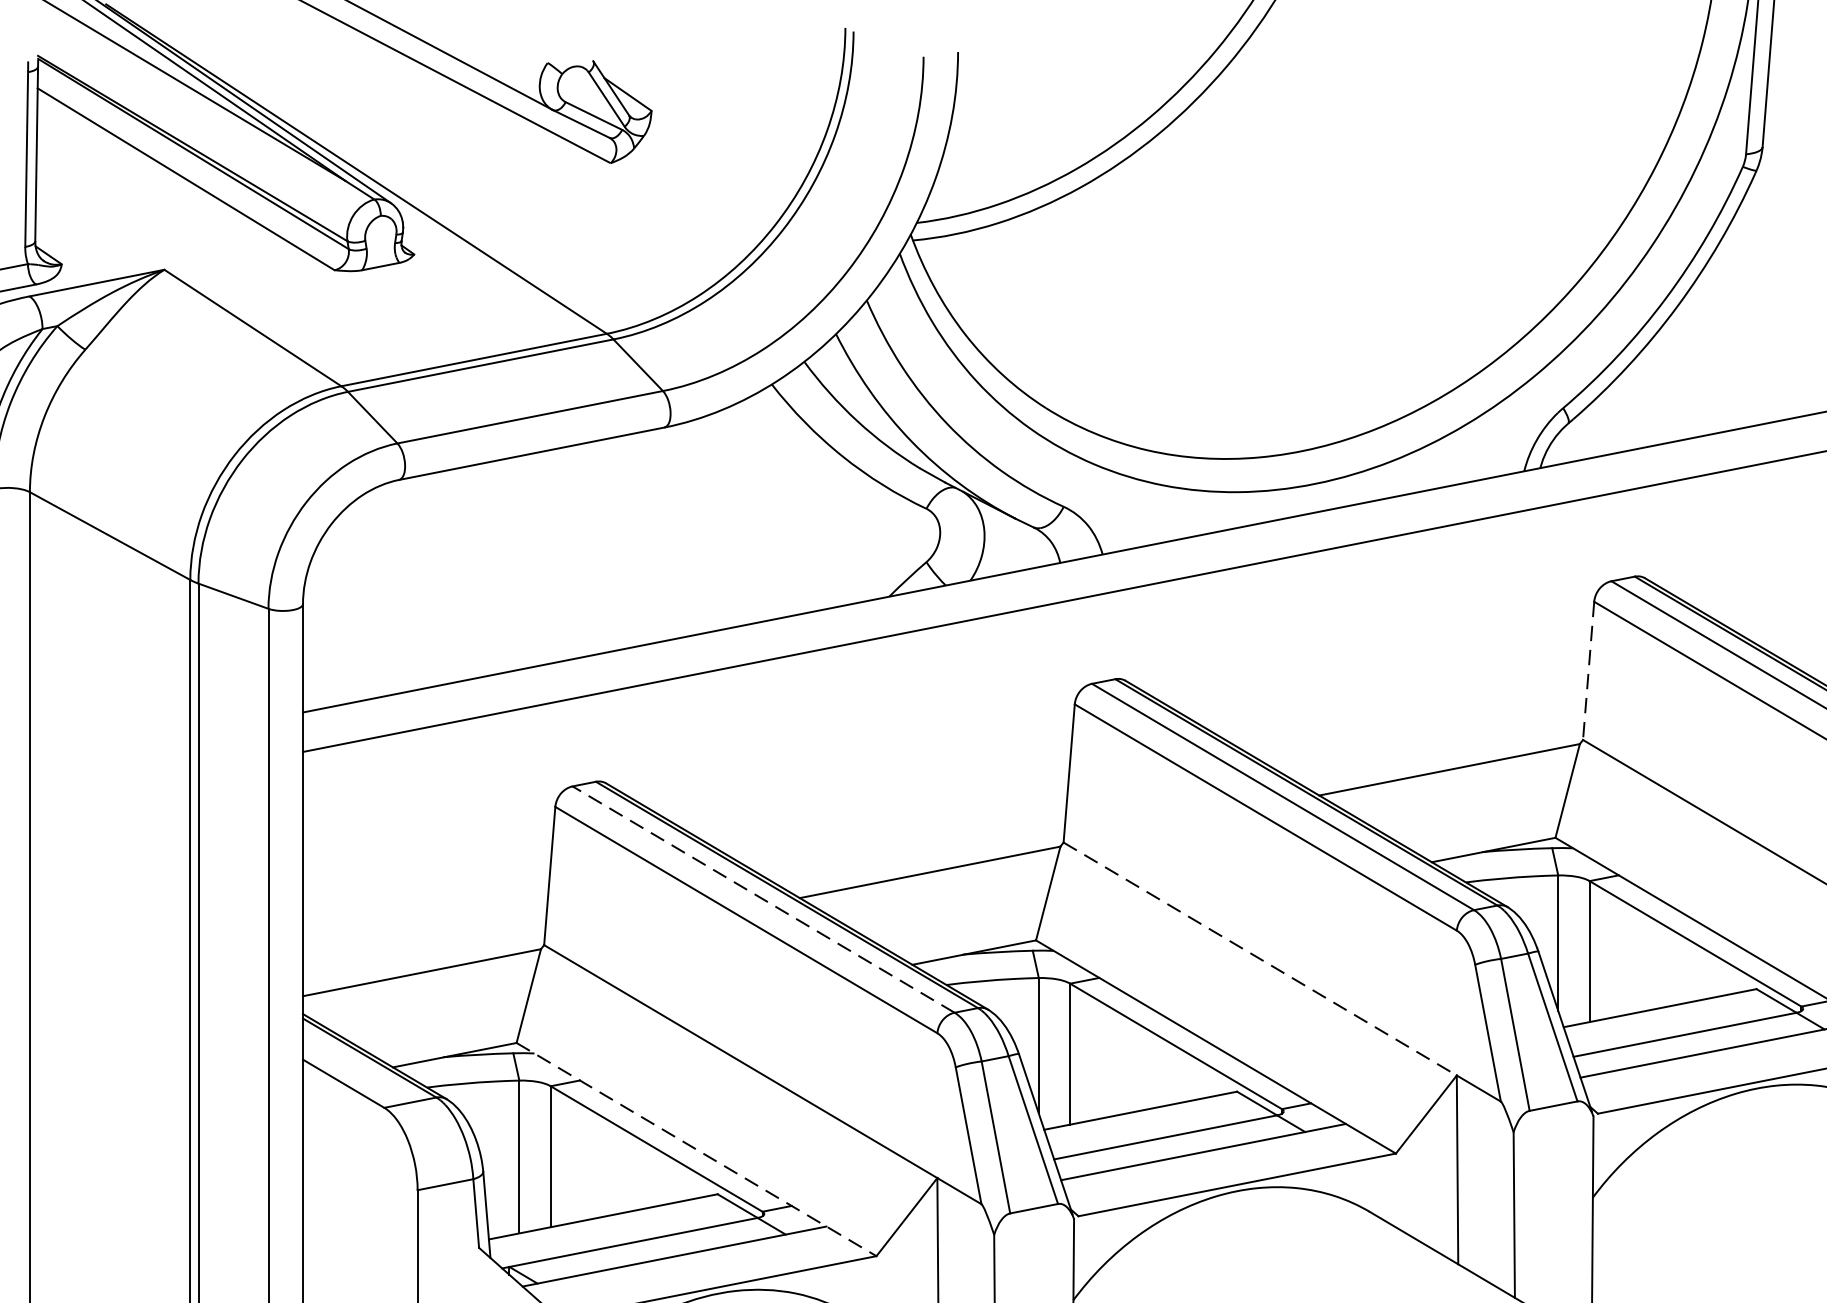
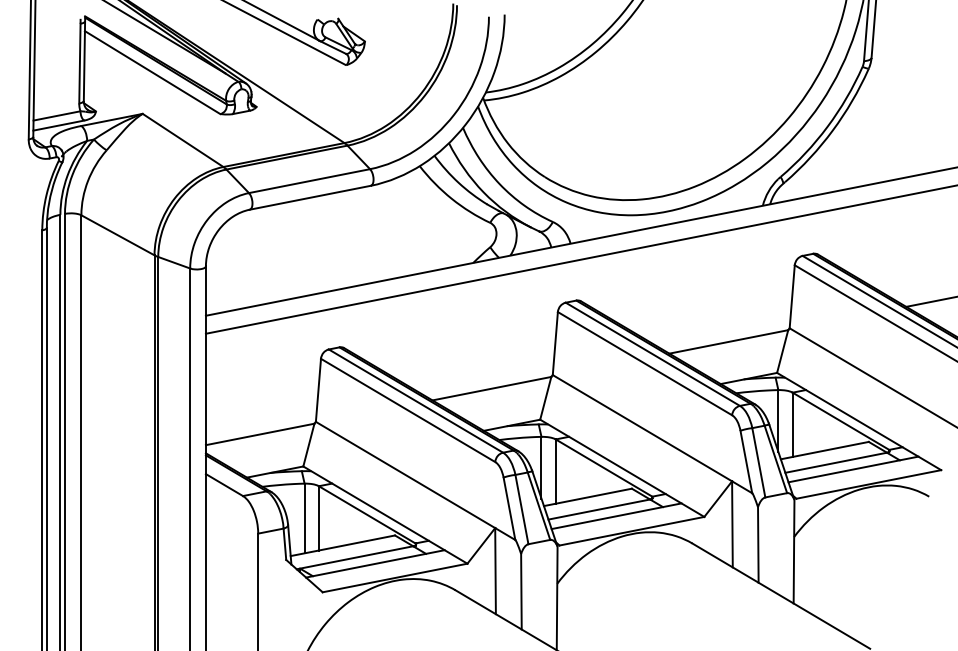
line: (1589, 670) -> (792, 296), dashed -> solid
line: (762, 898) -> (415, 400), dashed -> solid
line: (1260, 959) -> (642, 428), dashed -> solid
line: (696, 1150) -> (385, 515), dashed -> solid

